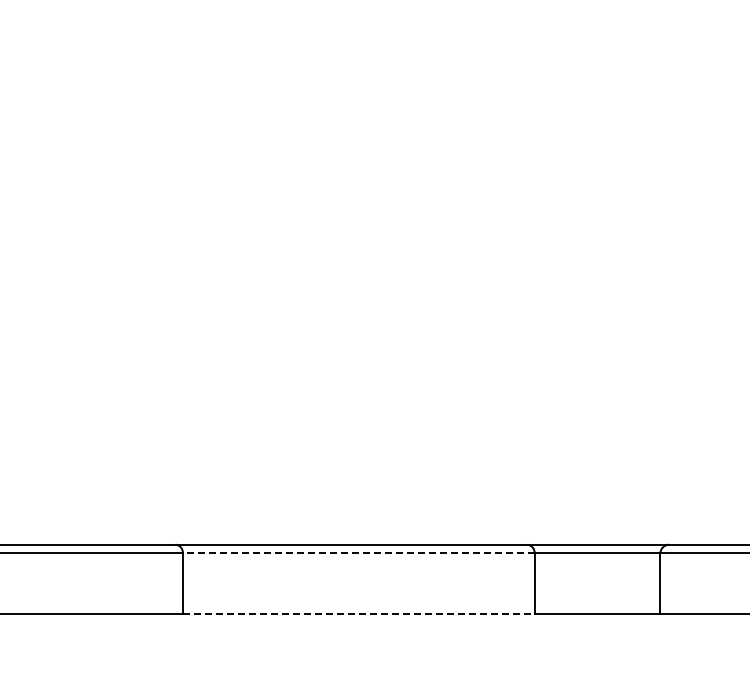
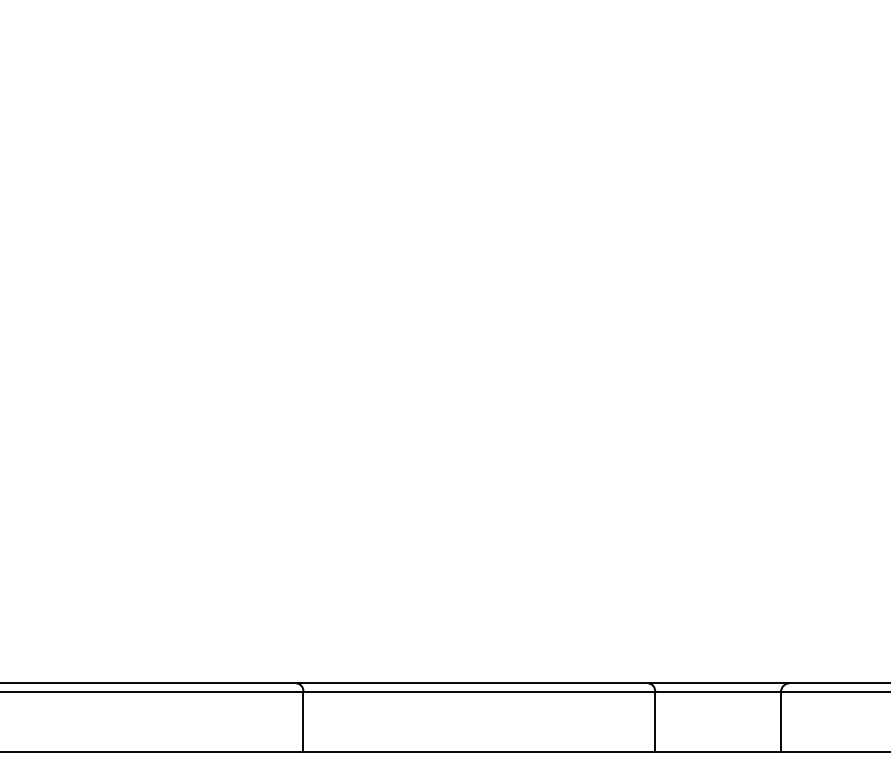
line: (358, 552) -> (479, 691), dashed -> solid
line: (358, 613) -> (479, 752), dashed -> solid

